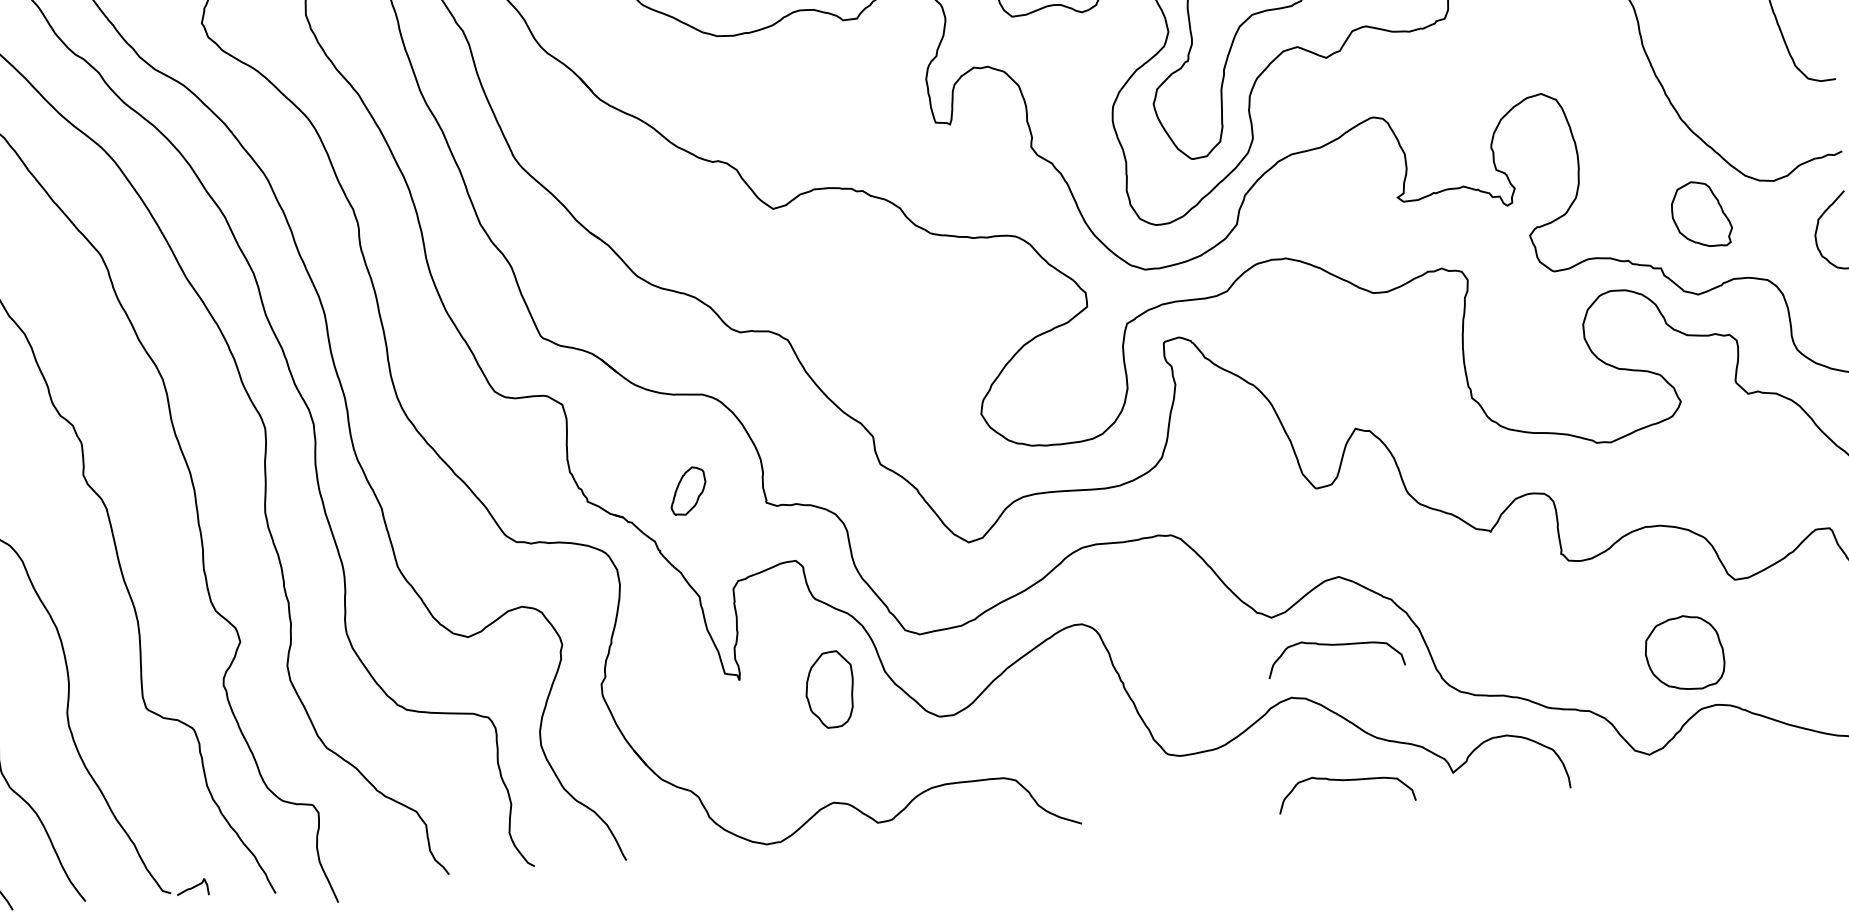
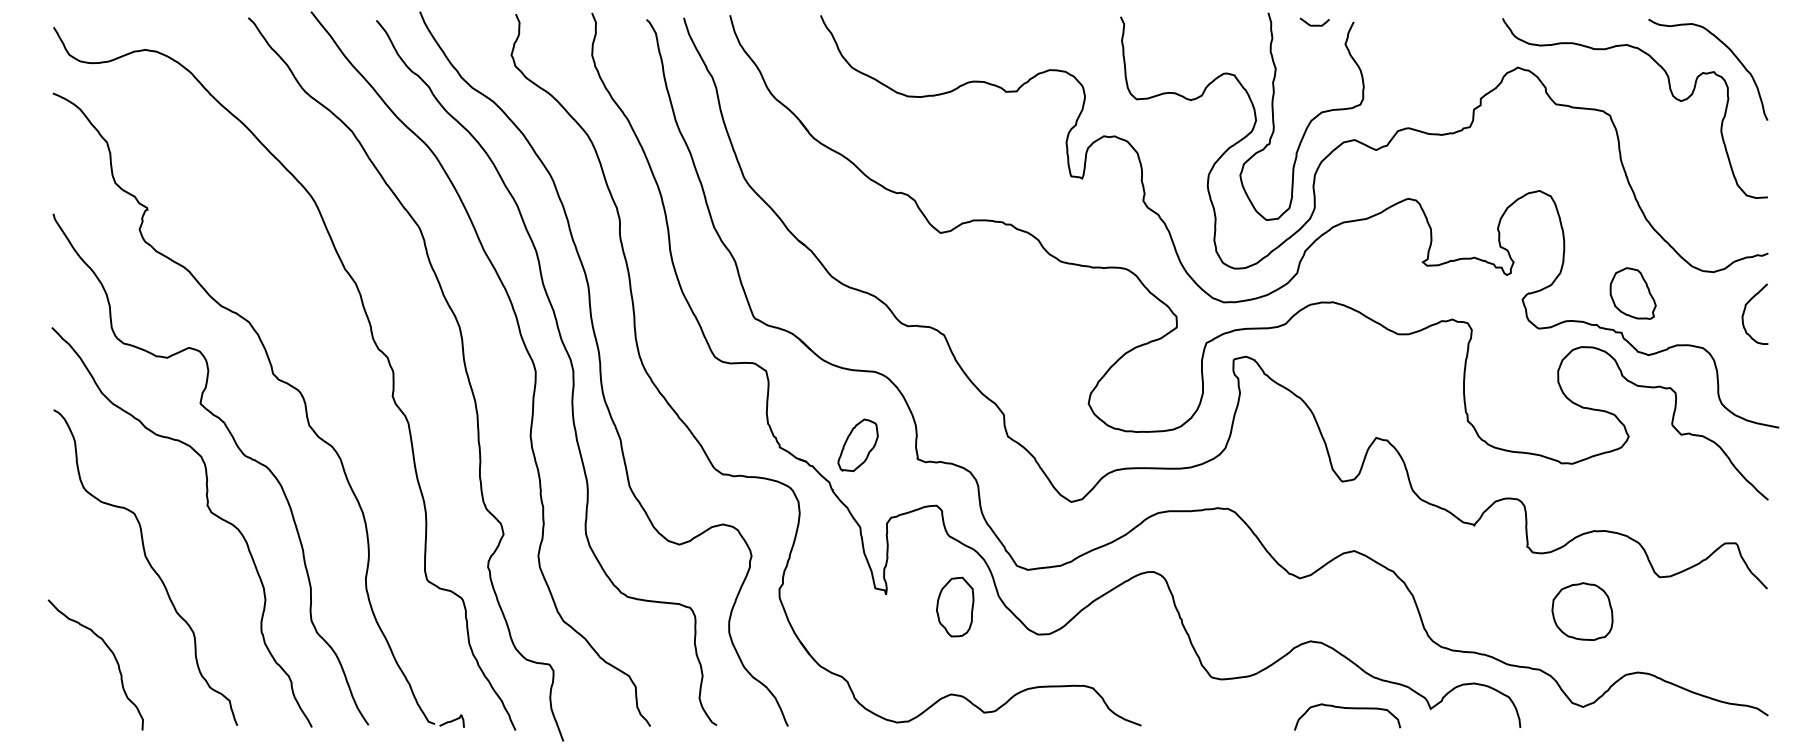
part: (1700, 214) -> (1632, 293), moved
part: (687, 491) -> (857, 445), size x1.43
curve: (1339, 646) -> (1350, 604), removed
part: (1684, 652) -> (1582, 611), moved

